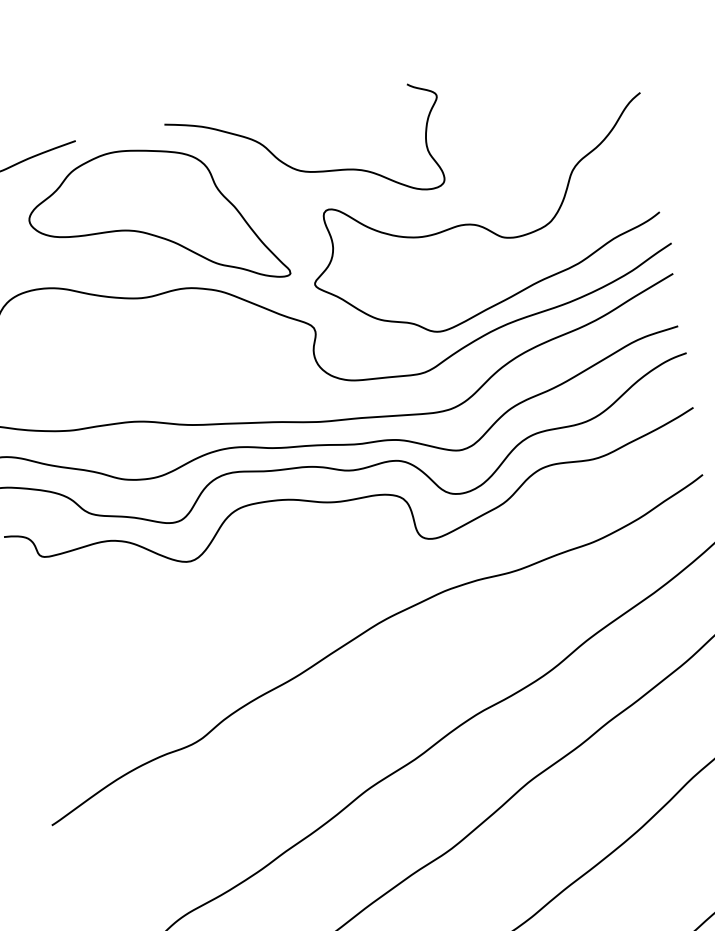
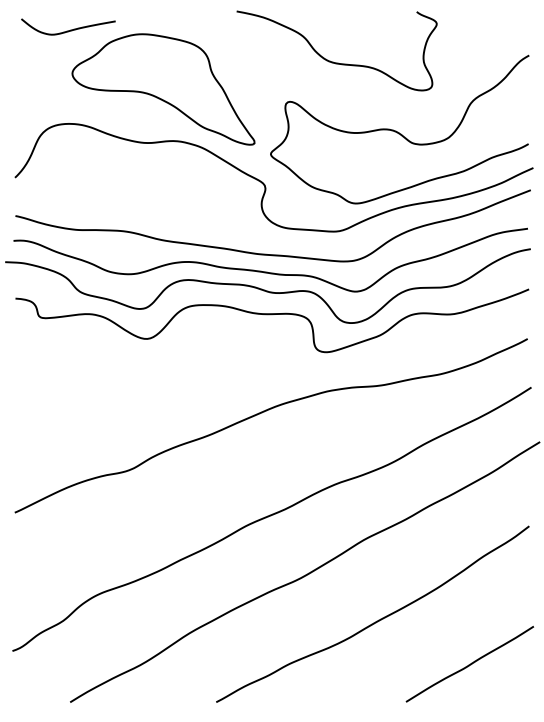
curve: (306, 170) -> (333, 61), moved

